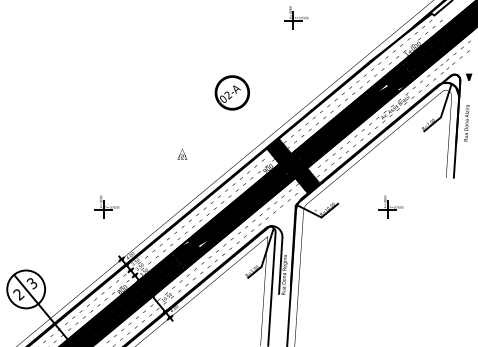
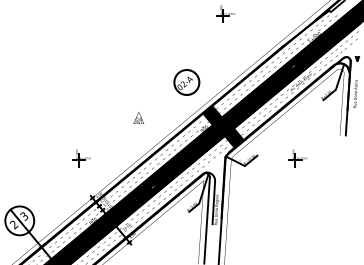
text: (231, 92) -> (186, 82), moved
part: (182, 154) -> (138, 118), size x1.43

